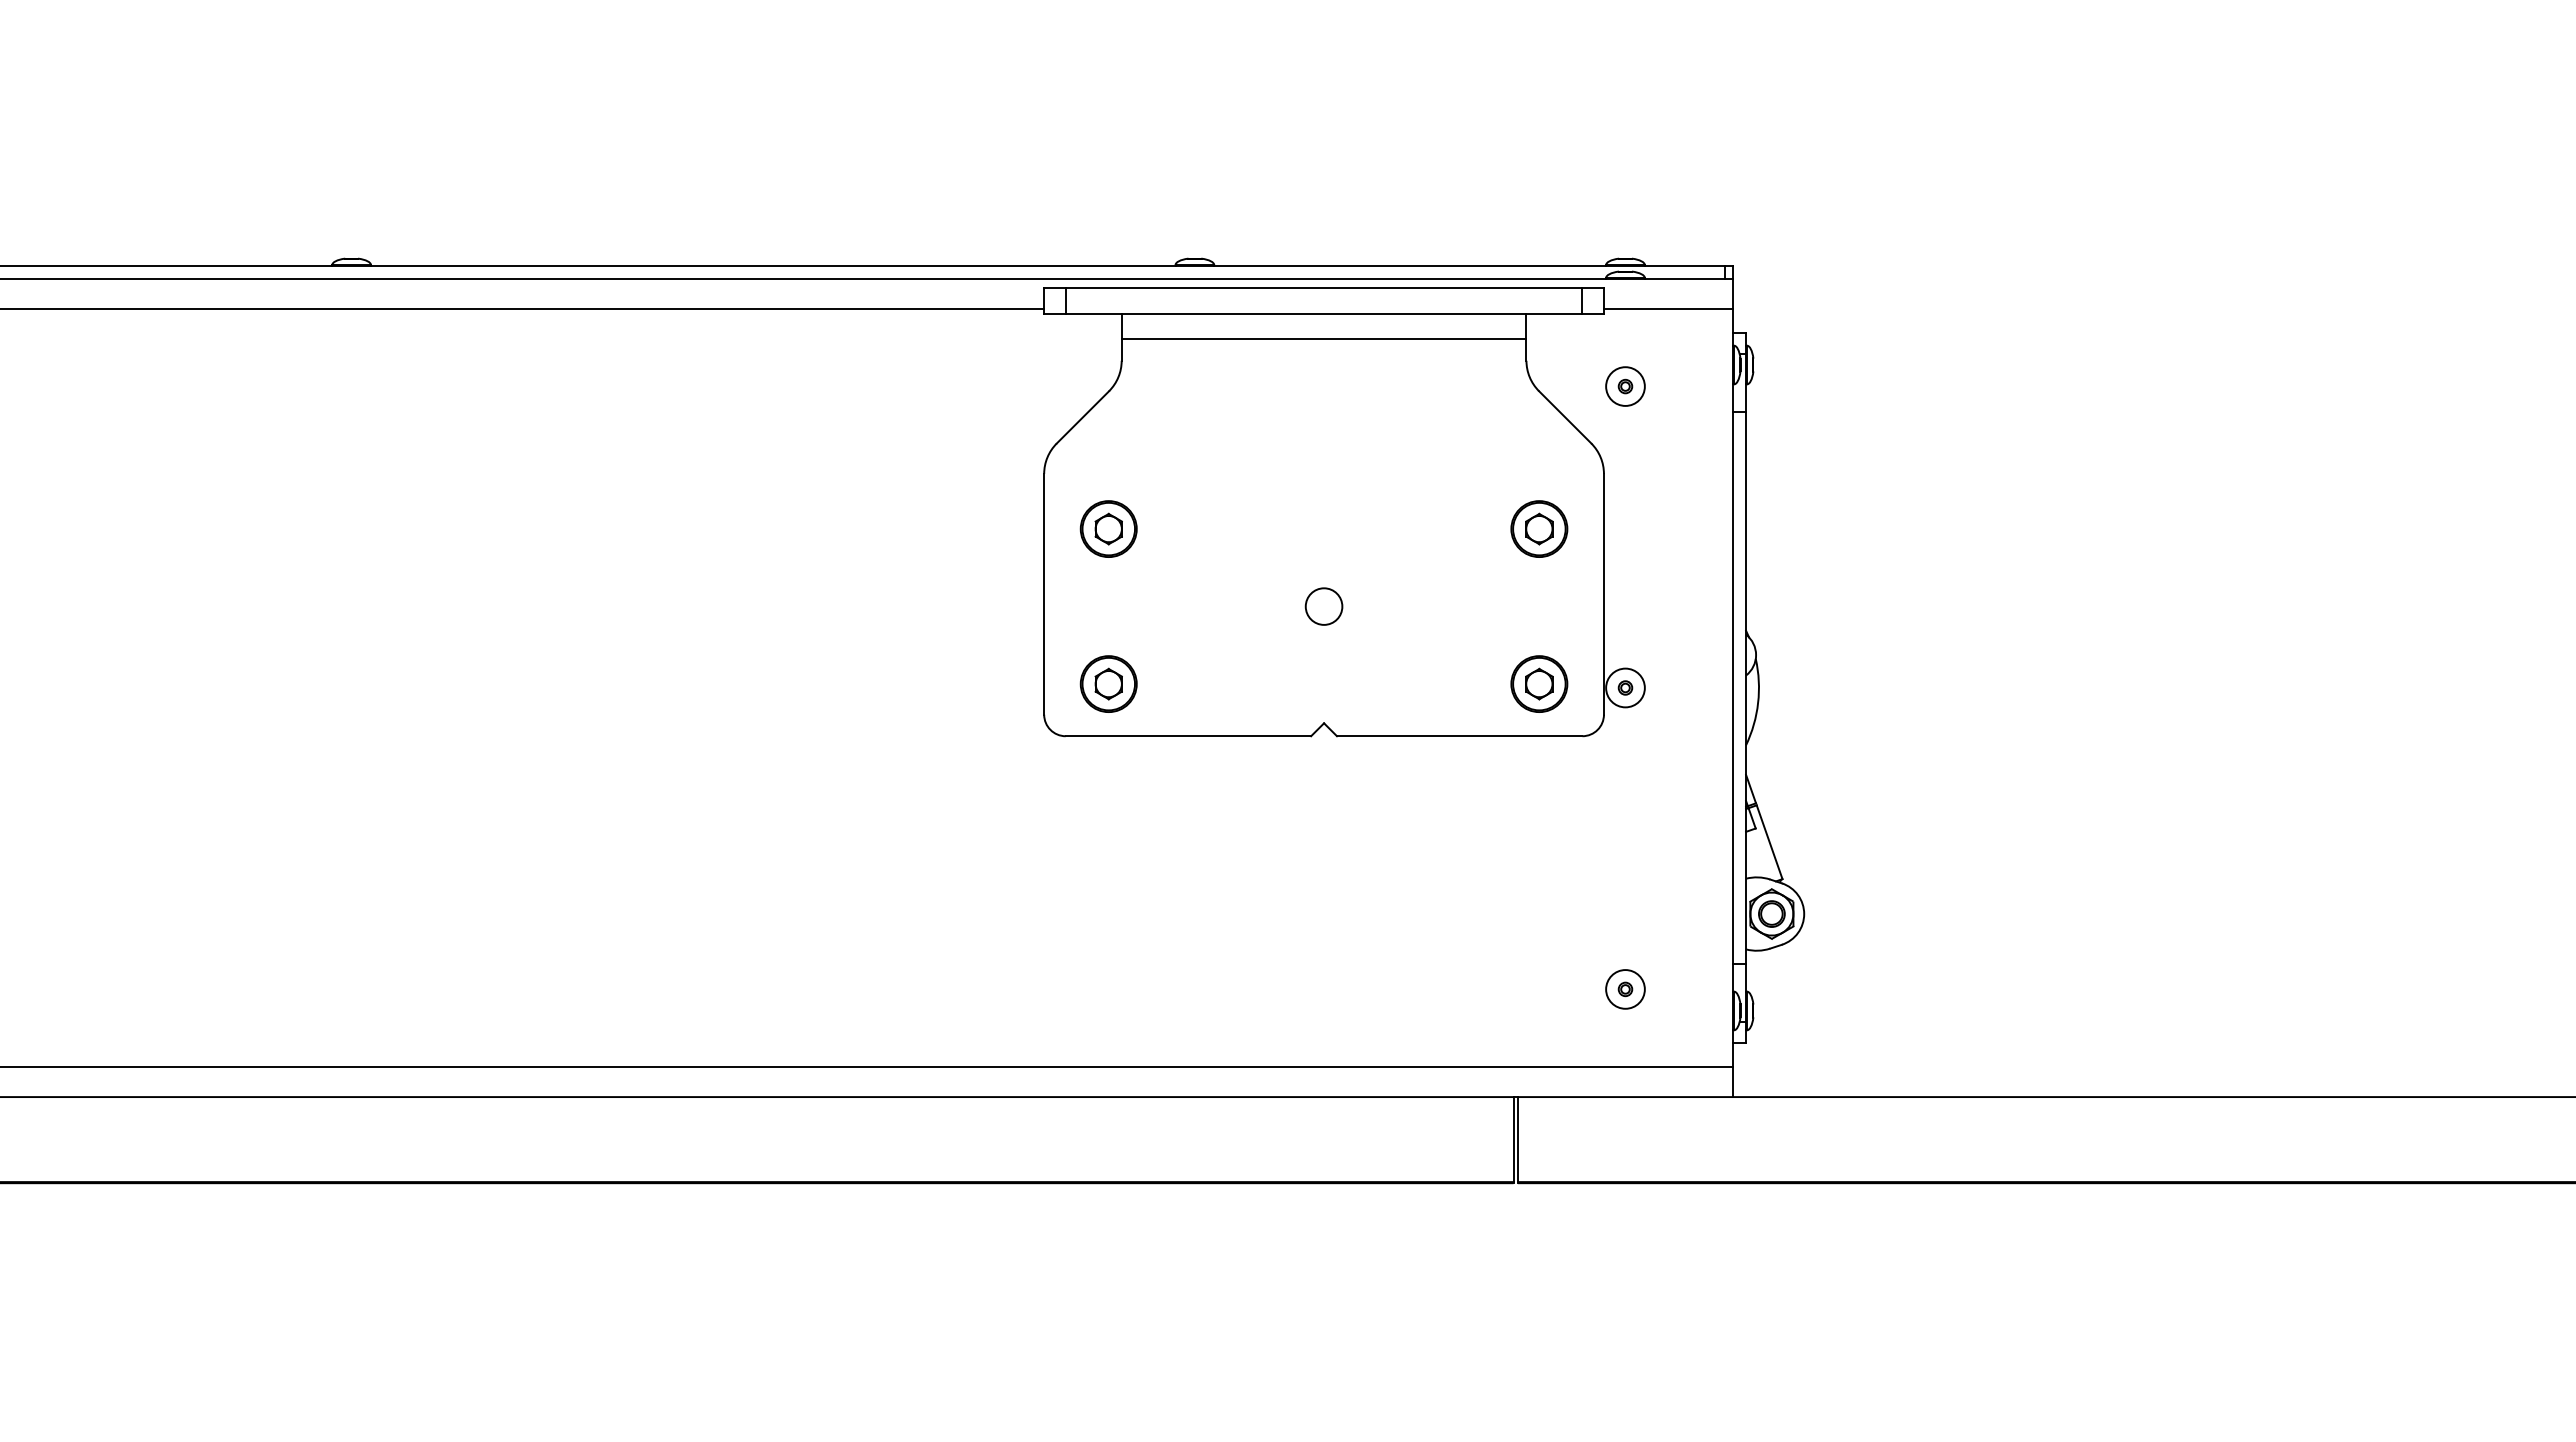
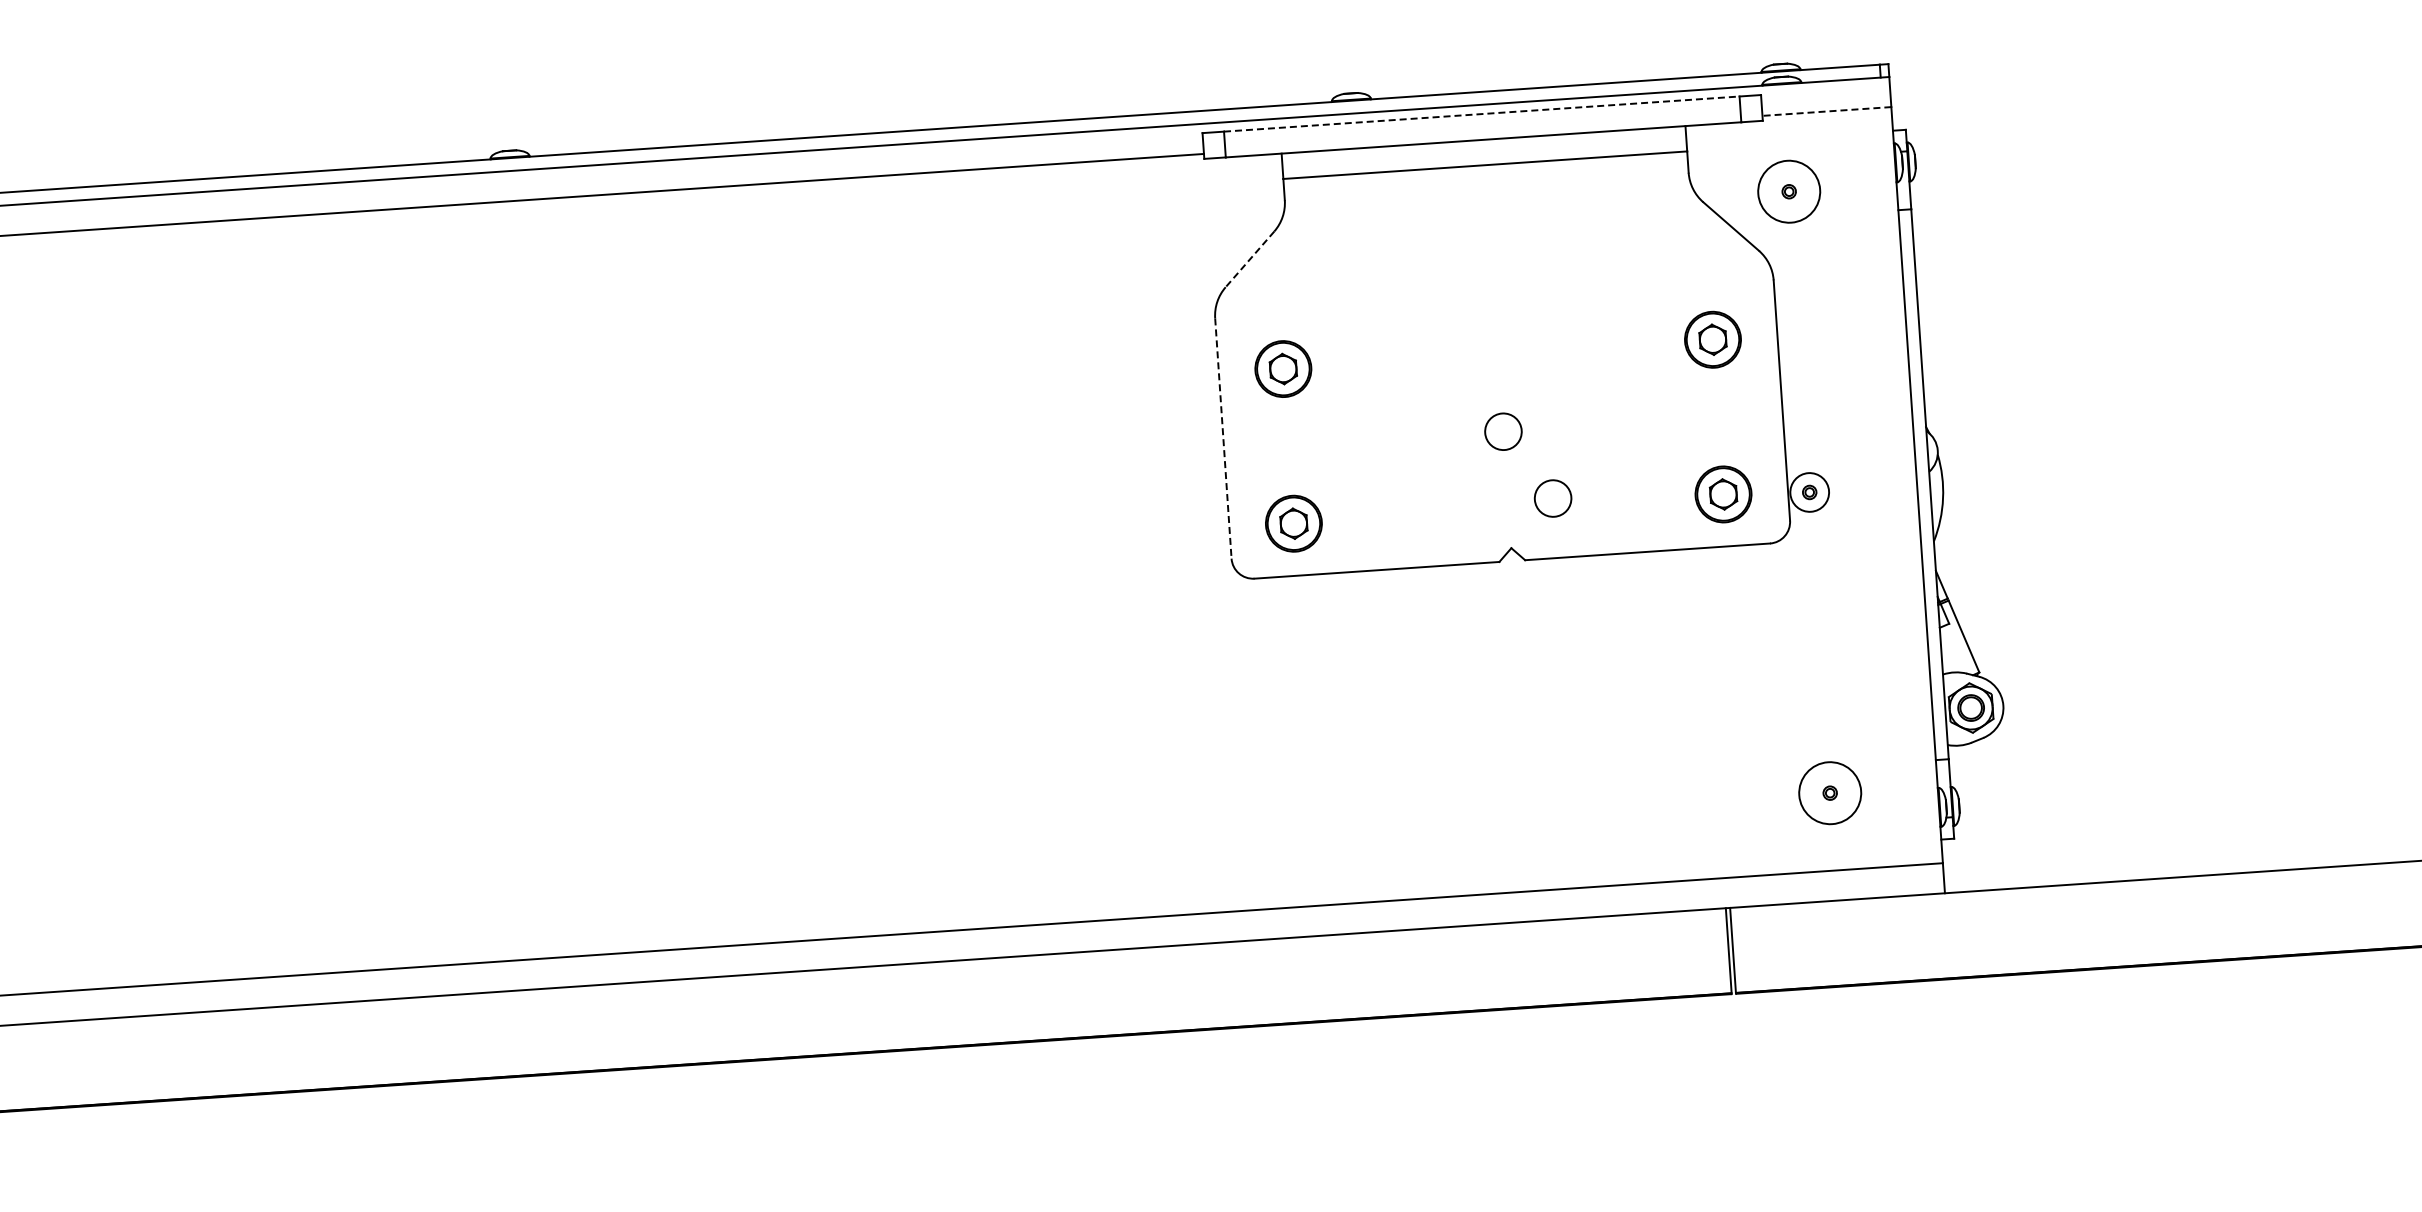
line: (1324, 288) -> (1482, 114), solid -> dashed
line: (1668, 309) -> (1826, 111), solid -> dashed
circle: (1625, 386) -> (1789, 191), size x1.6
line: (1082, 417) -> (1249, 259), solid -> dashed
line: (1044, 594) -> (1223, 438), solid -> dashed
circle: (1368, 676) -> (1552, 498), added
circle: (1625, 989) -> (1830, 793), size x1.6

